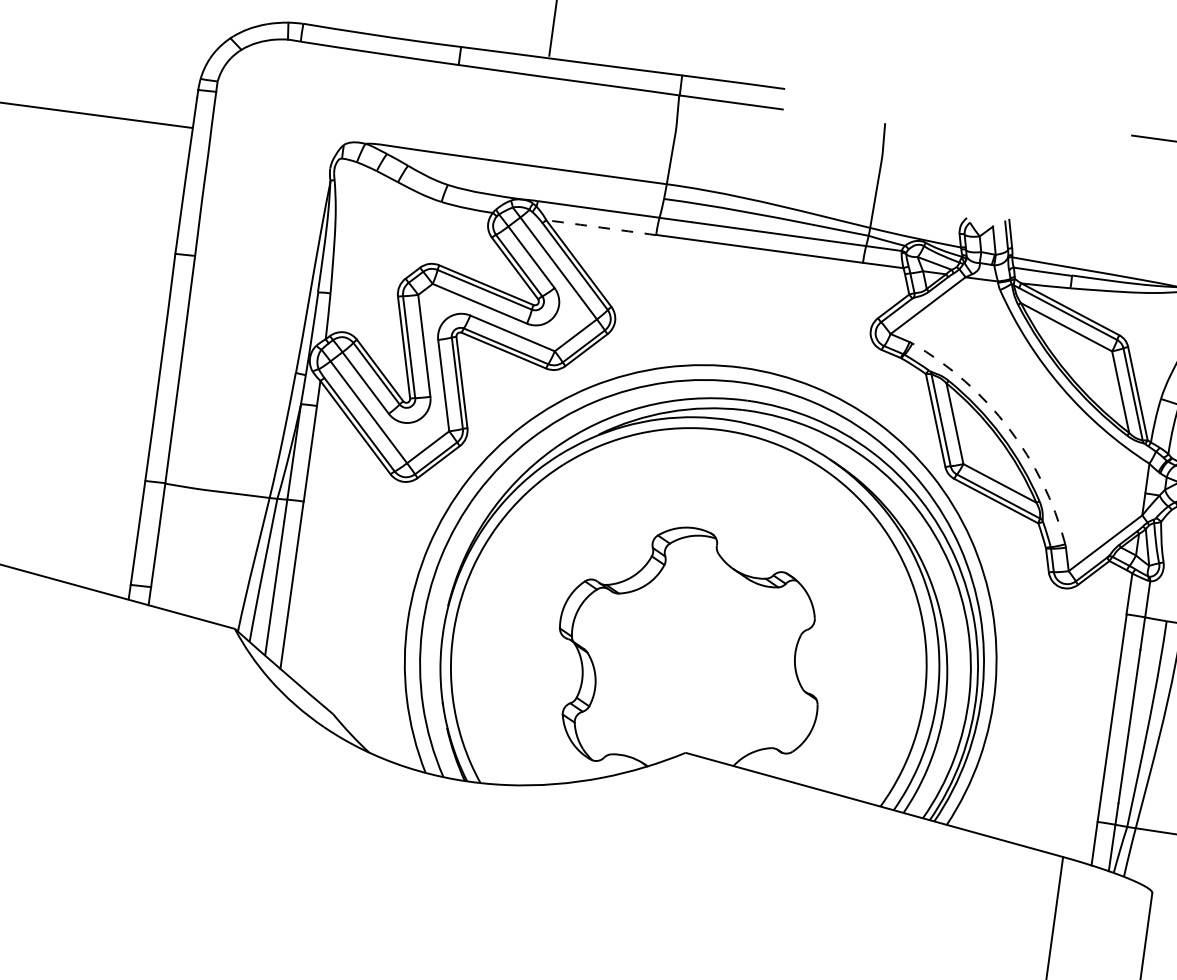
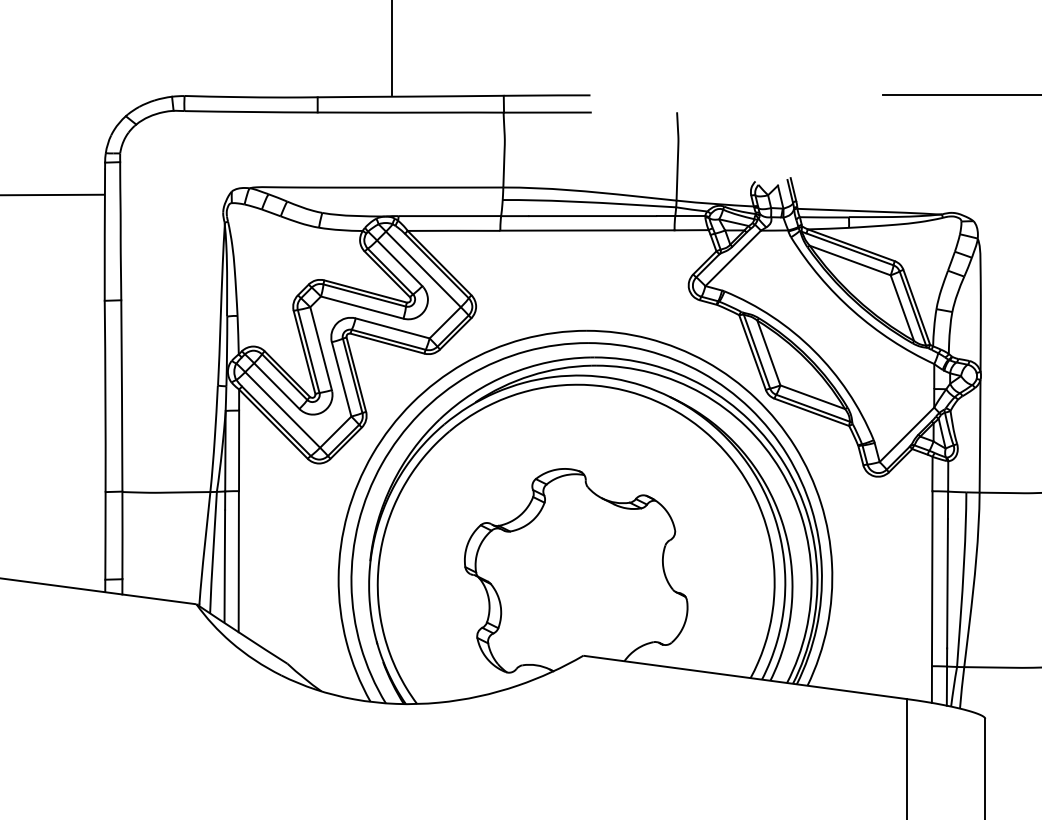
arc: (600, 227) -> (453, 230), dashed -> solid
arc: (1008, 428) -> (813, 350), dashed -> solid

